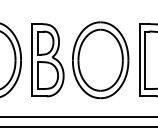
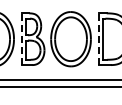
line: (31, 60) -> (21, 39), solid -> dashed
line: (139, 60) -> (98, 39), solid -> dashed

